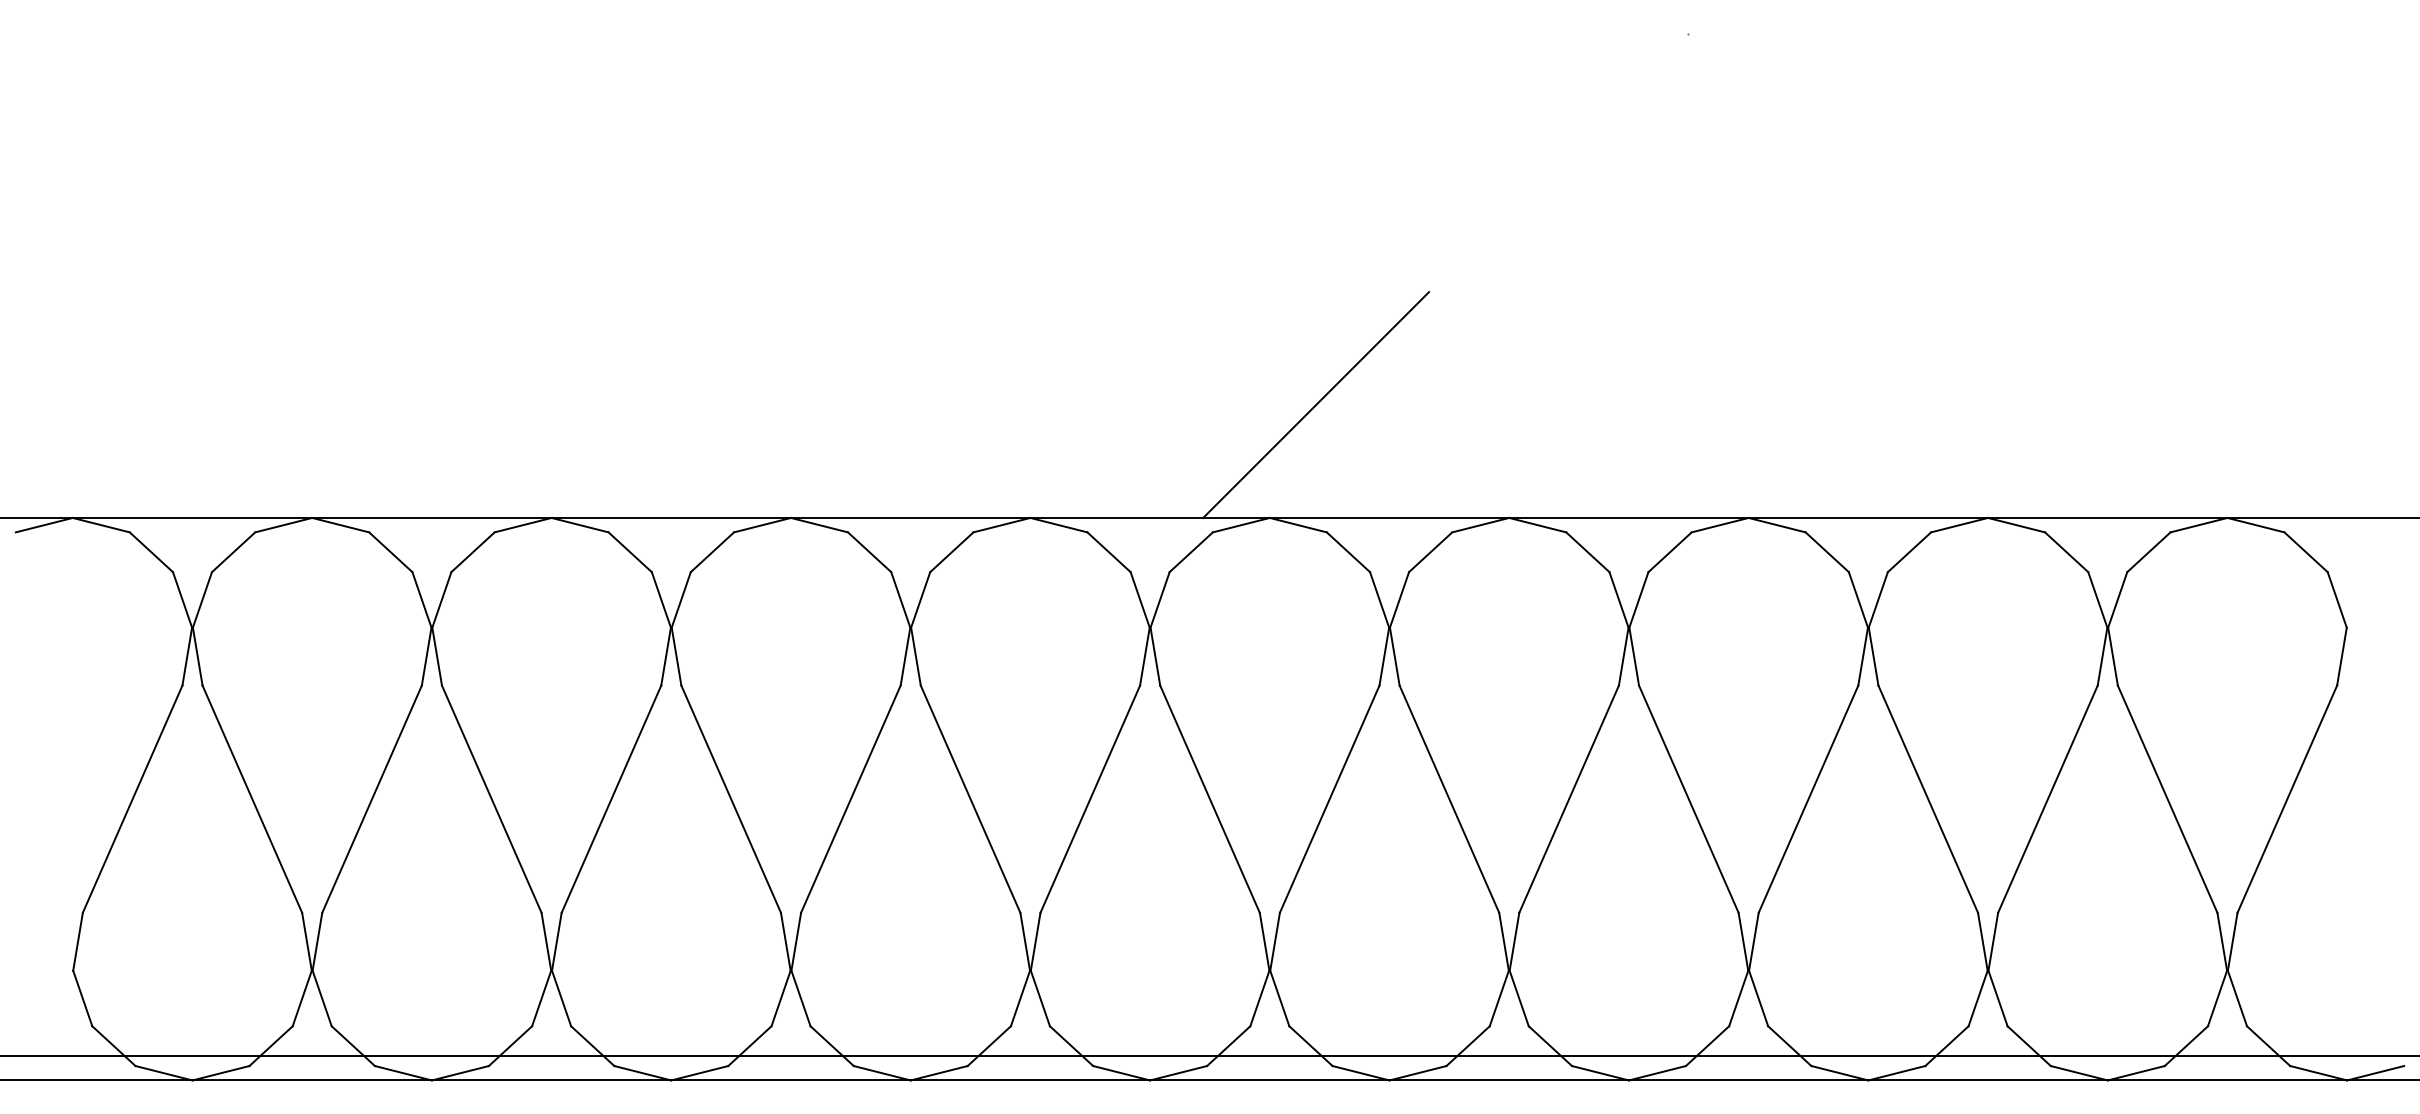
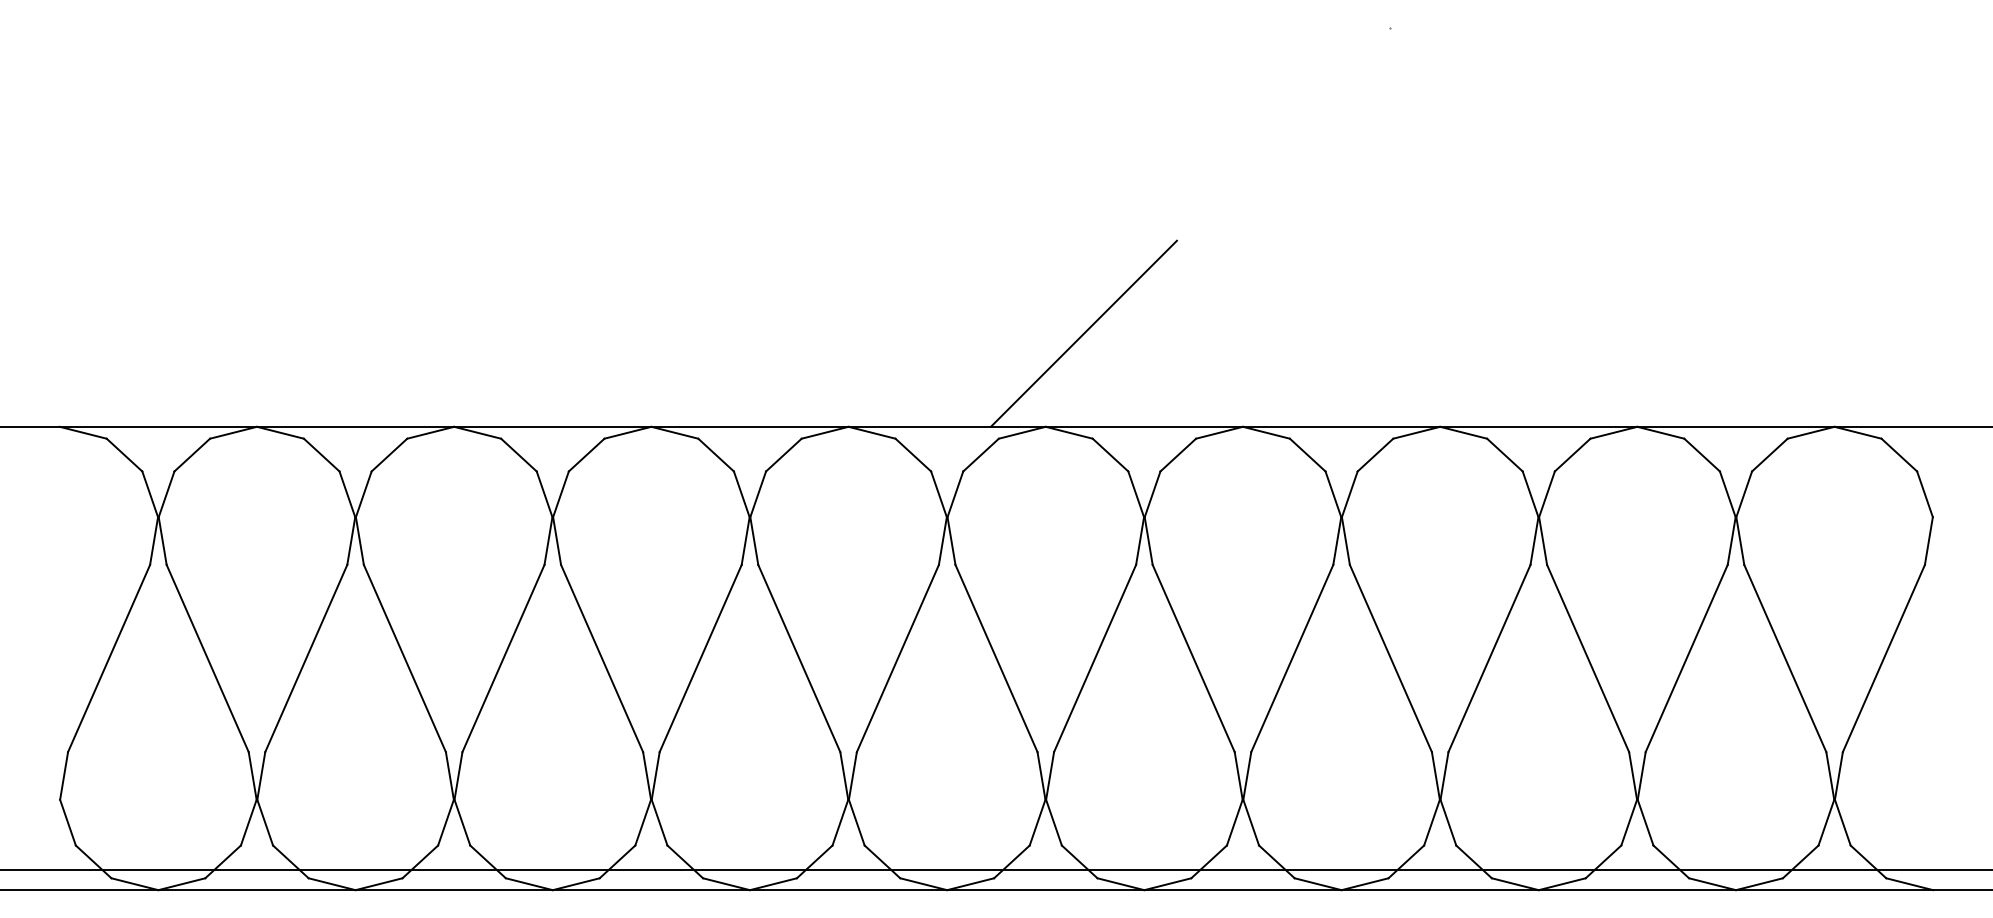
line: (43, 524) -> (35, 432), removed
line: (2375, 1073) -> (1956, 884), removed

